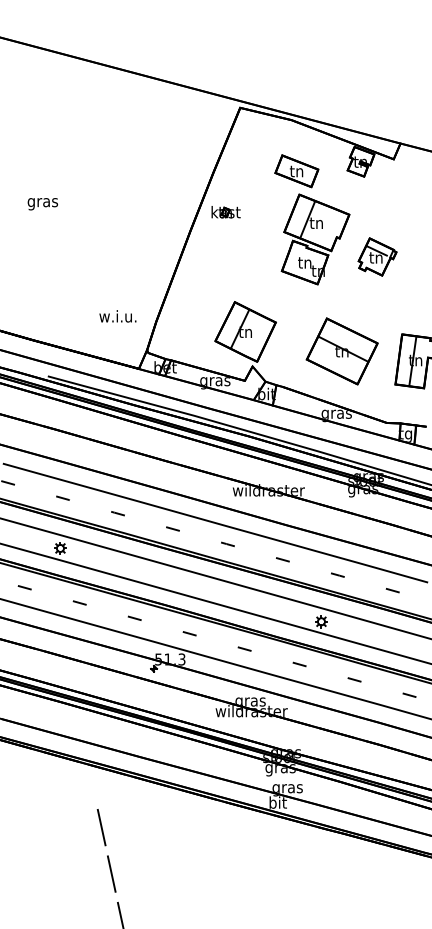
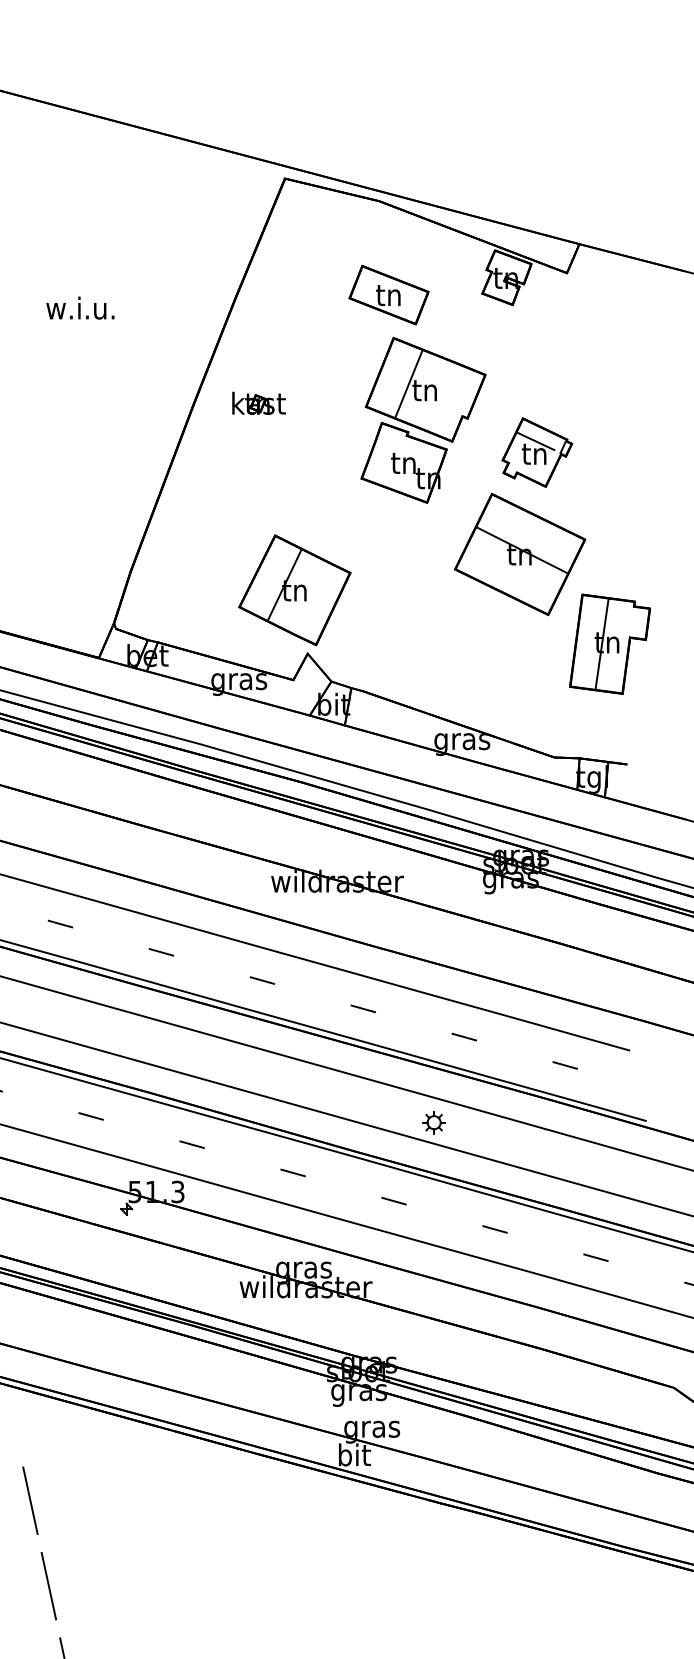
part: (225, 212) -> (257, 403), moved
text: (117, 316) -> (79, 308), moved
part: (341, 351) -> (518, 554), moved

